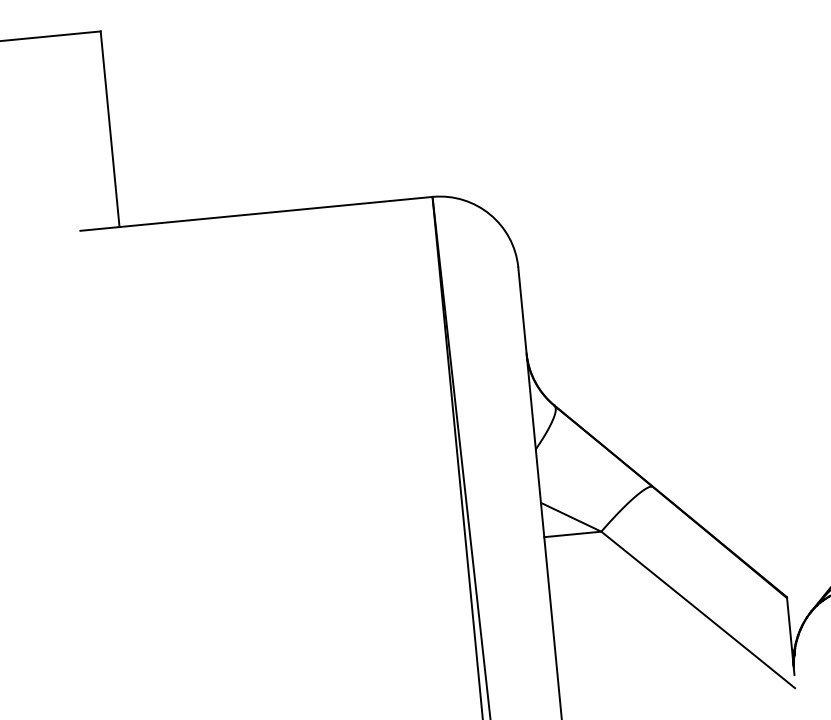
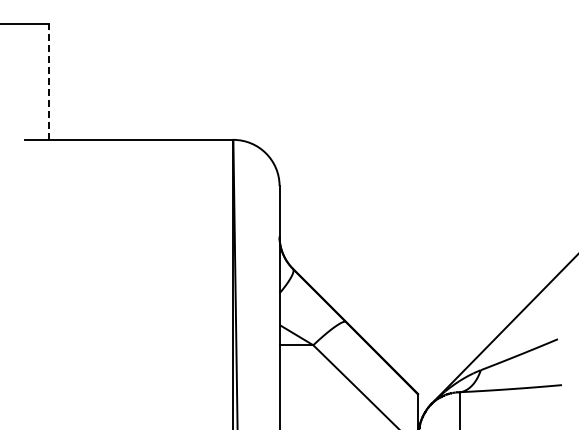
line: (110, 129) -> (48, 82), solid -> dashed

